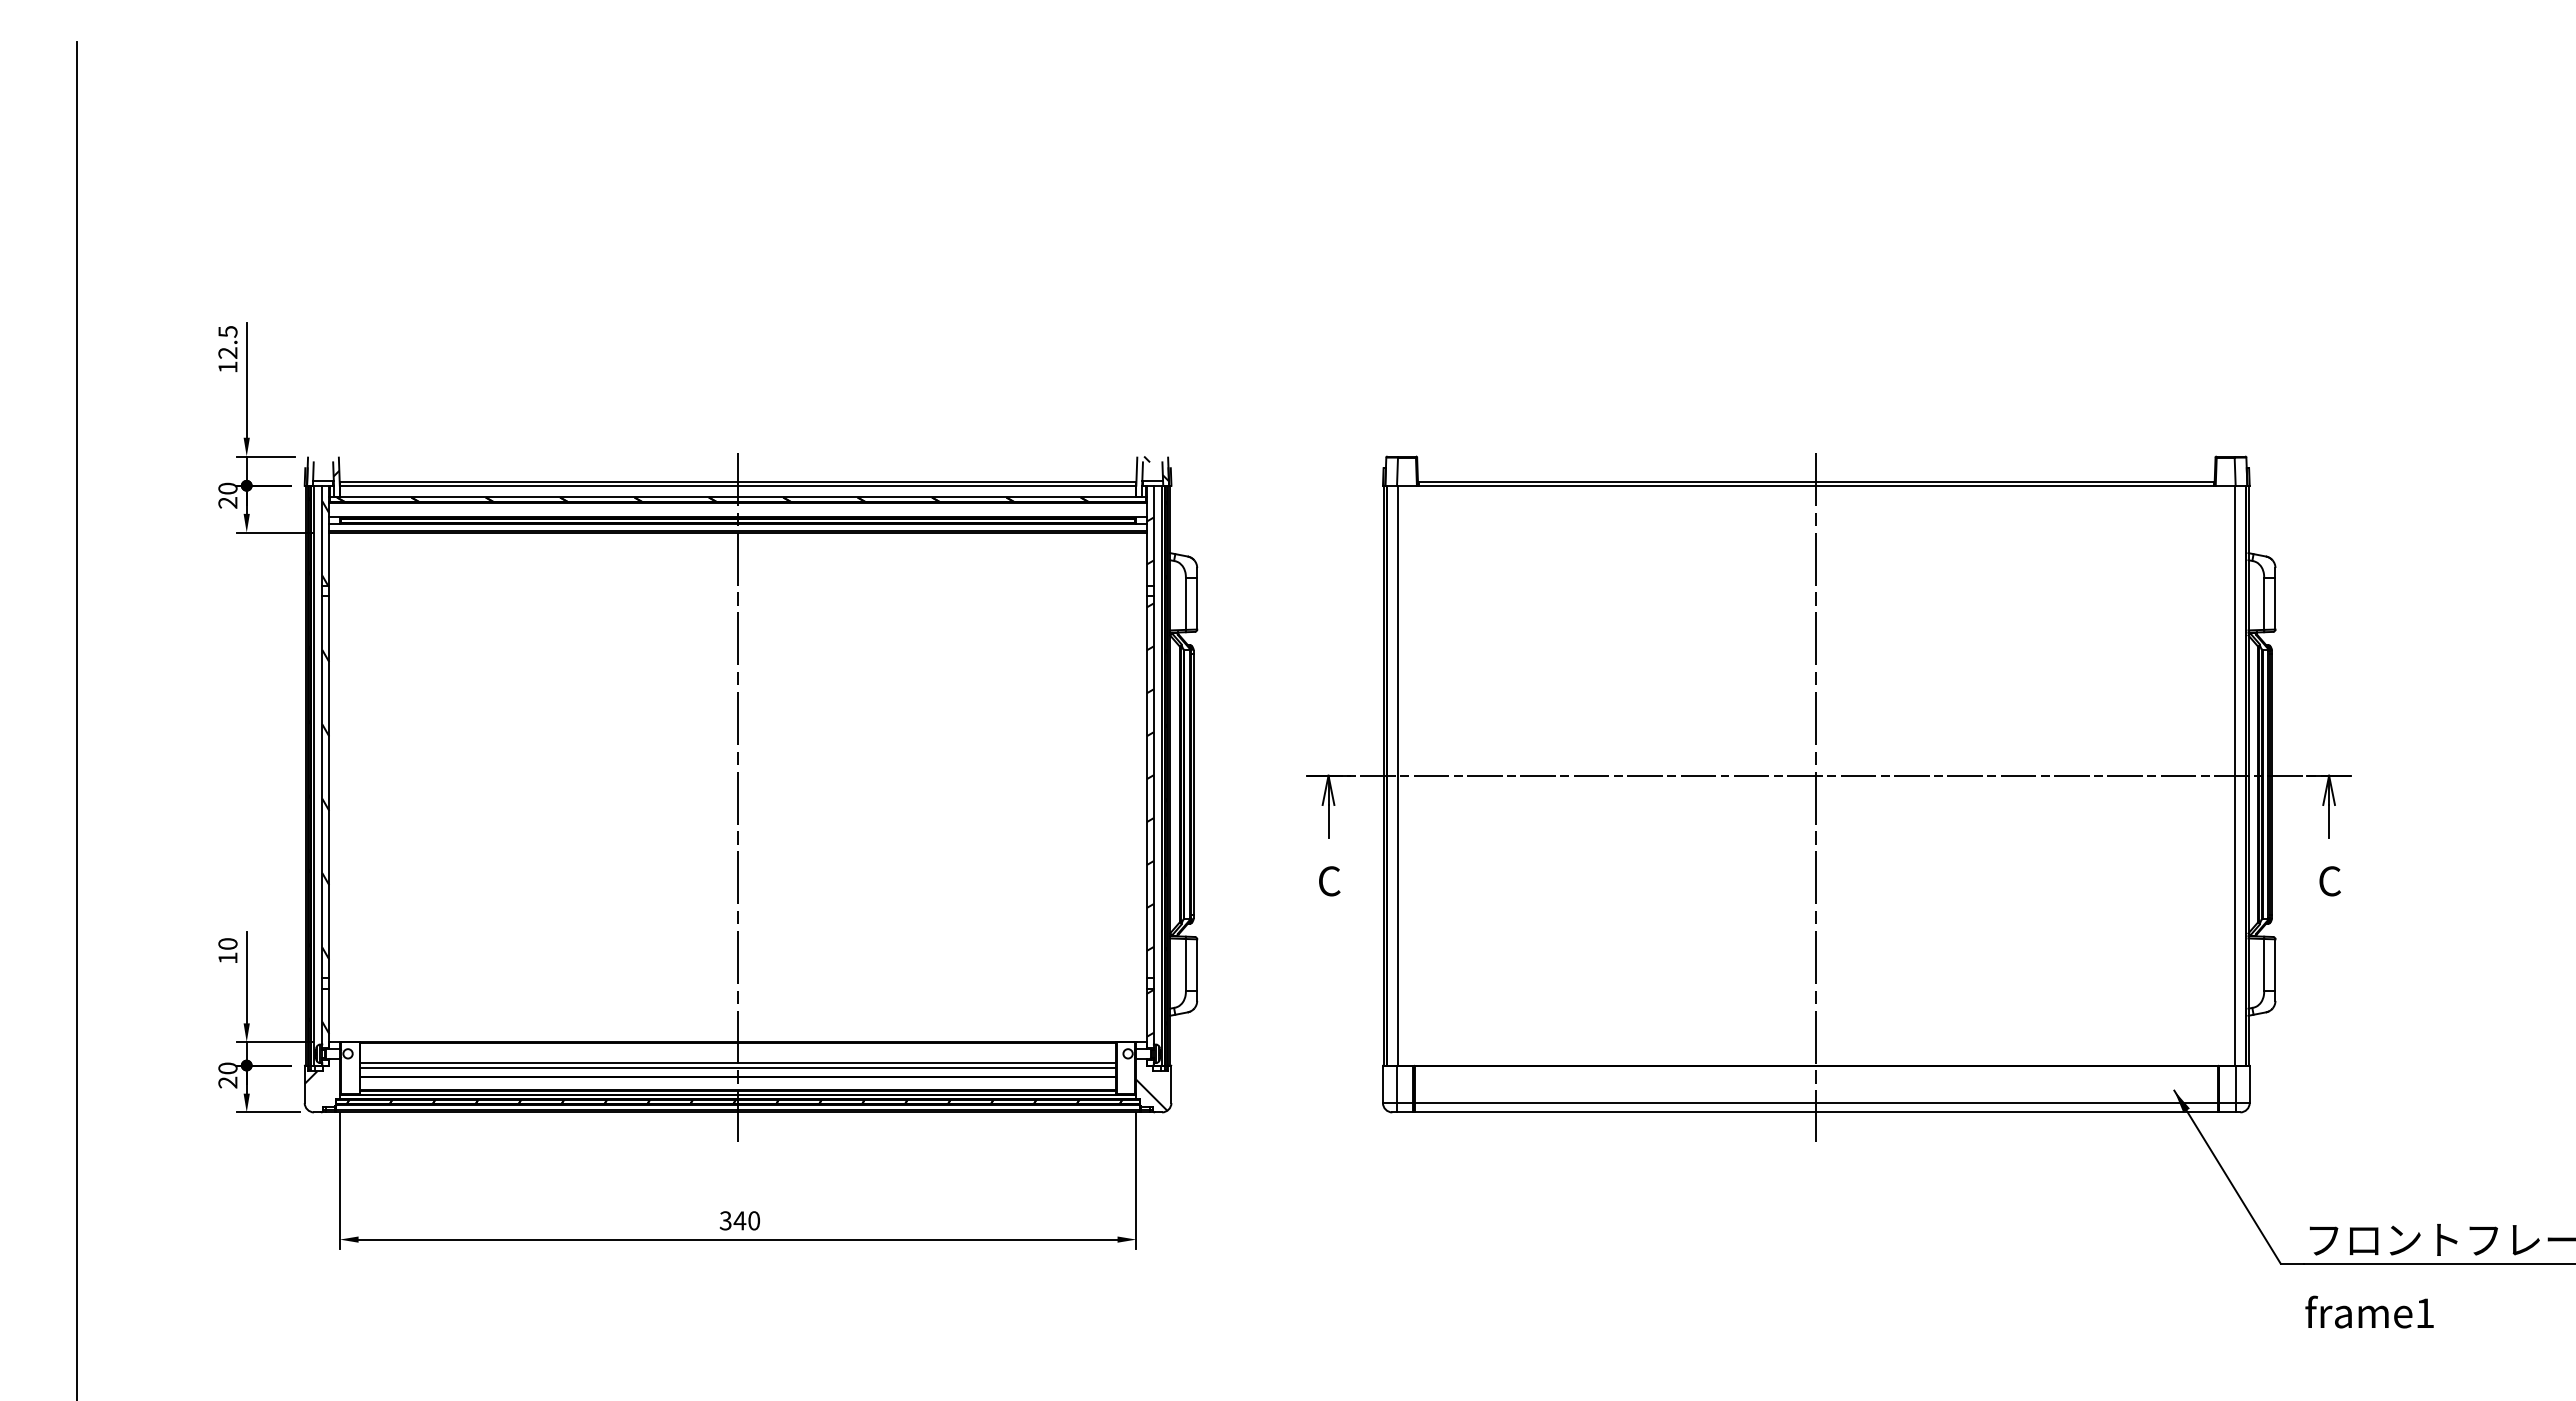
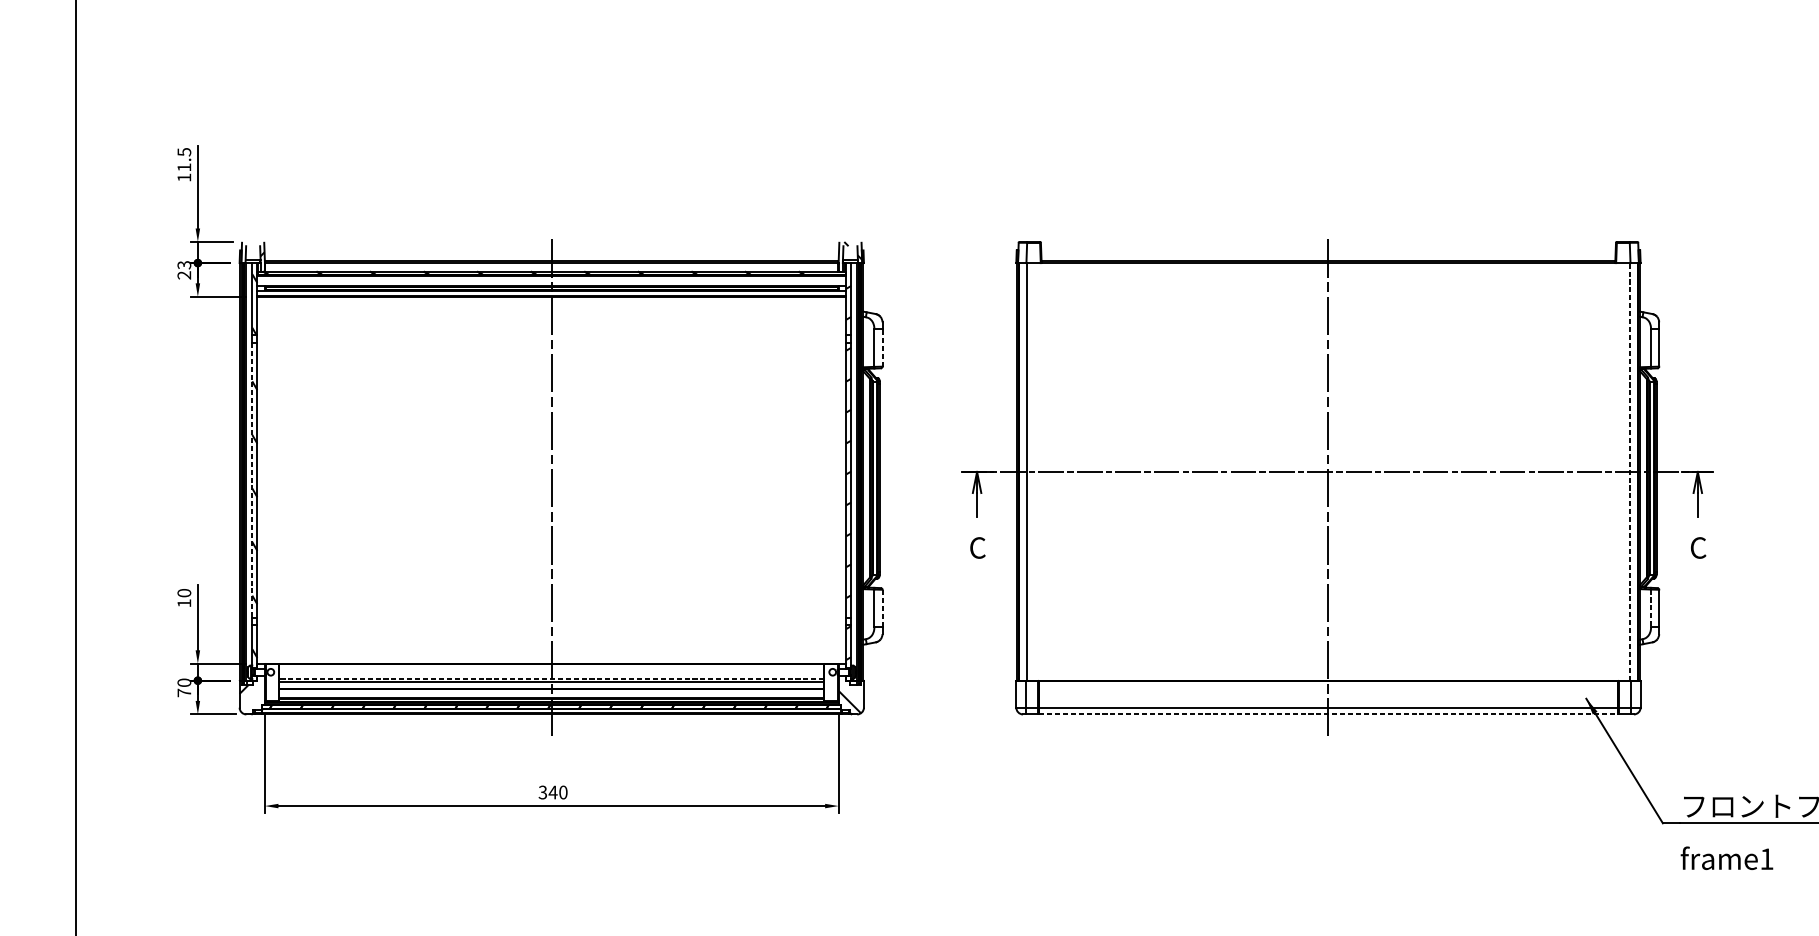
text: (227, 352) -> (184, 167), 12.5 -> 11.5
text: (227, 488) -> (184, 265), 20 -> 23
line: (1197, 603) -> (882, 347), solid -> dashed
line: (2235, 775) -> (1630, 471), solid -> dashed
line: (322, 787) -> (252, 480), solid -> dashed
line: (1197, 965) -> (882, 608), solid -> dashed
line: (2264, 965) -> (1651, 608), solid -> dashed
line: (737, 1063) -> (551, 679), solid -> dashed
text: (227, 1082) -> (184, 692), 20 -> 70
line: (1816, 1112) -> (1328, 714), solid -> dashed

